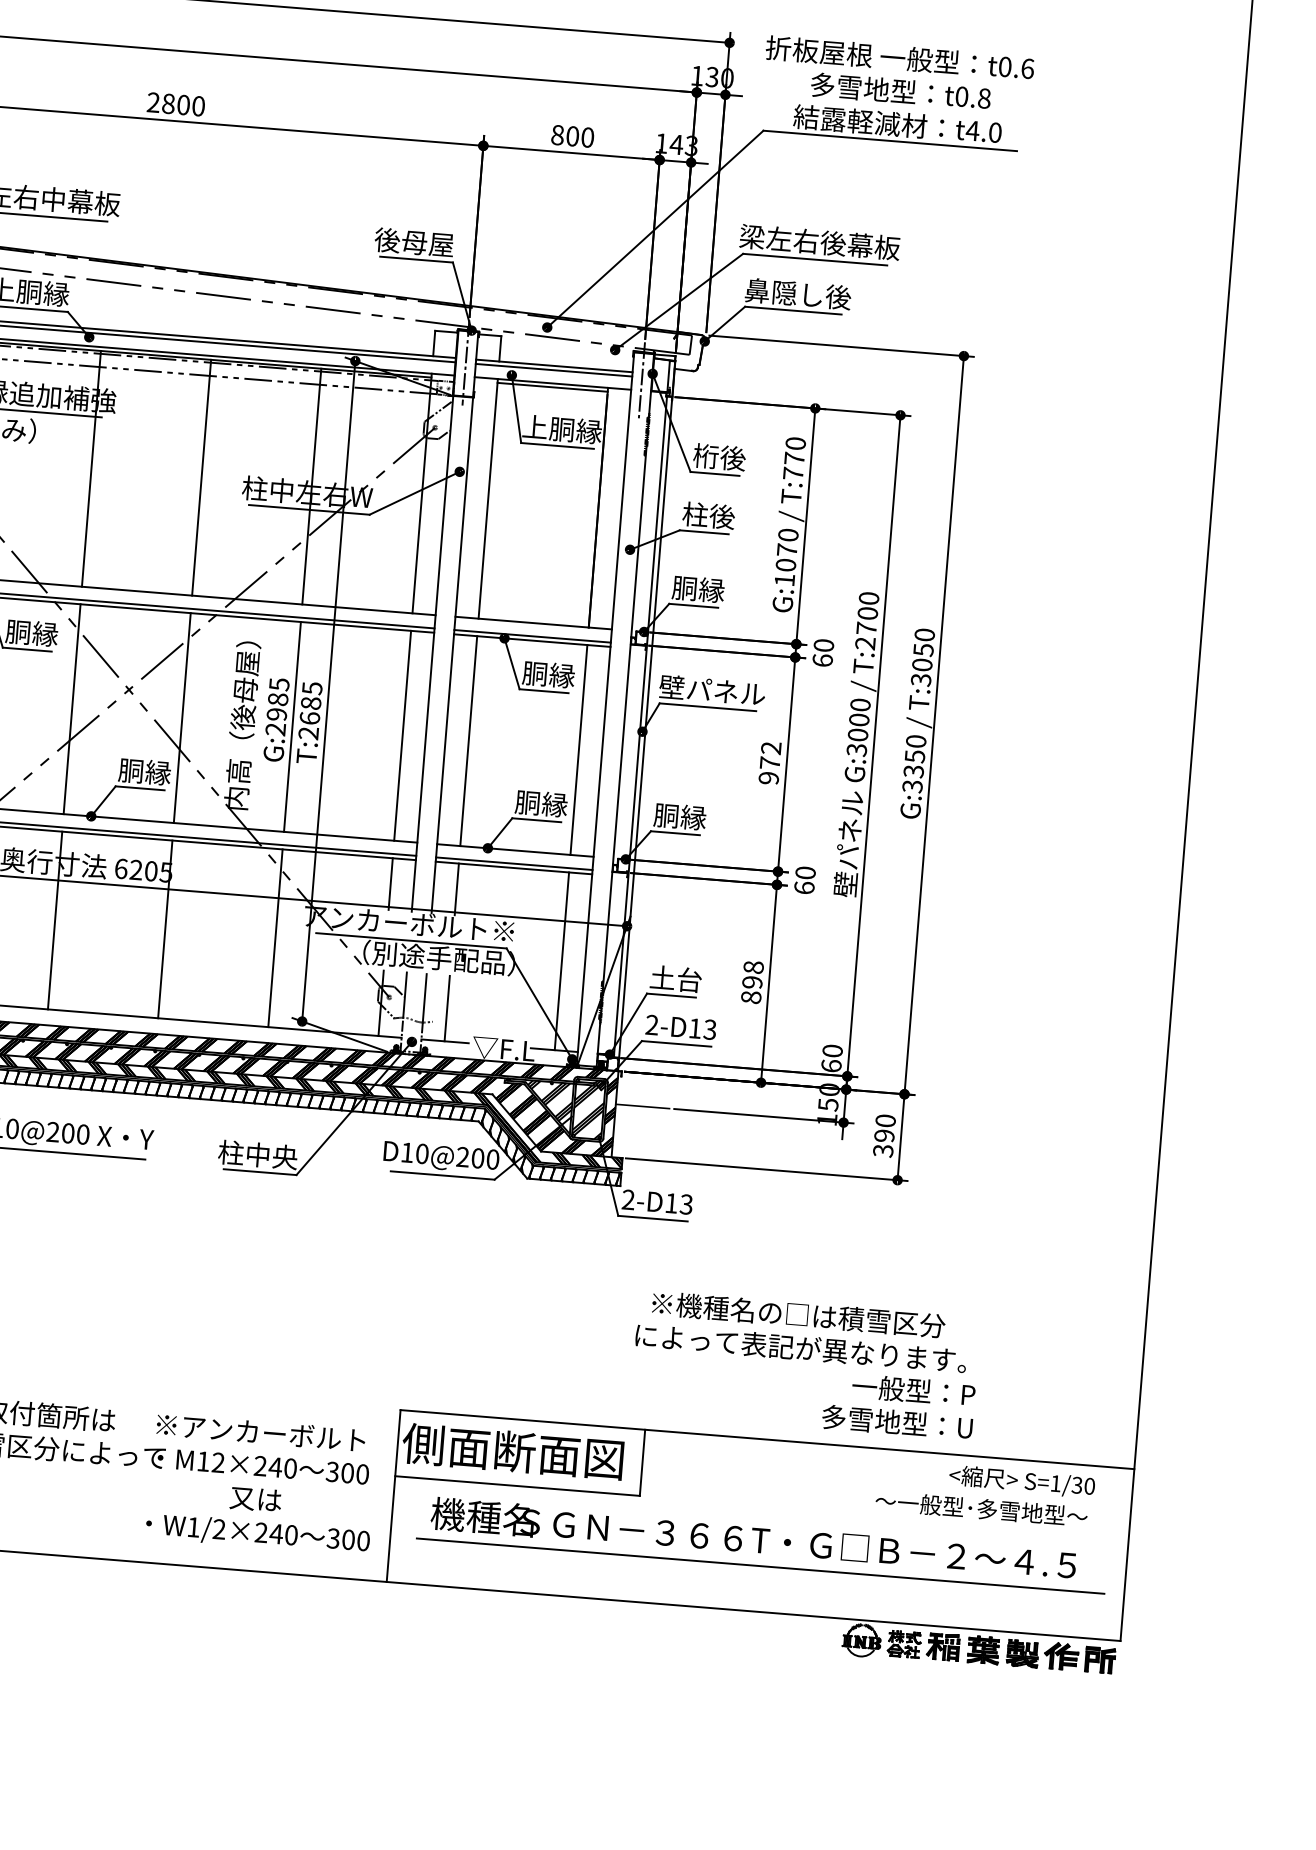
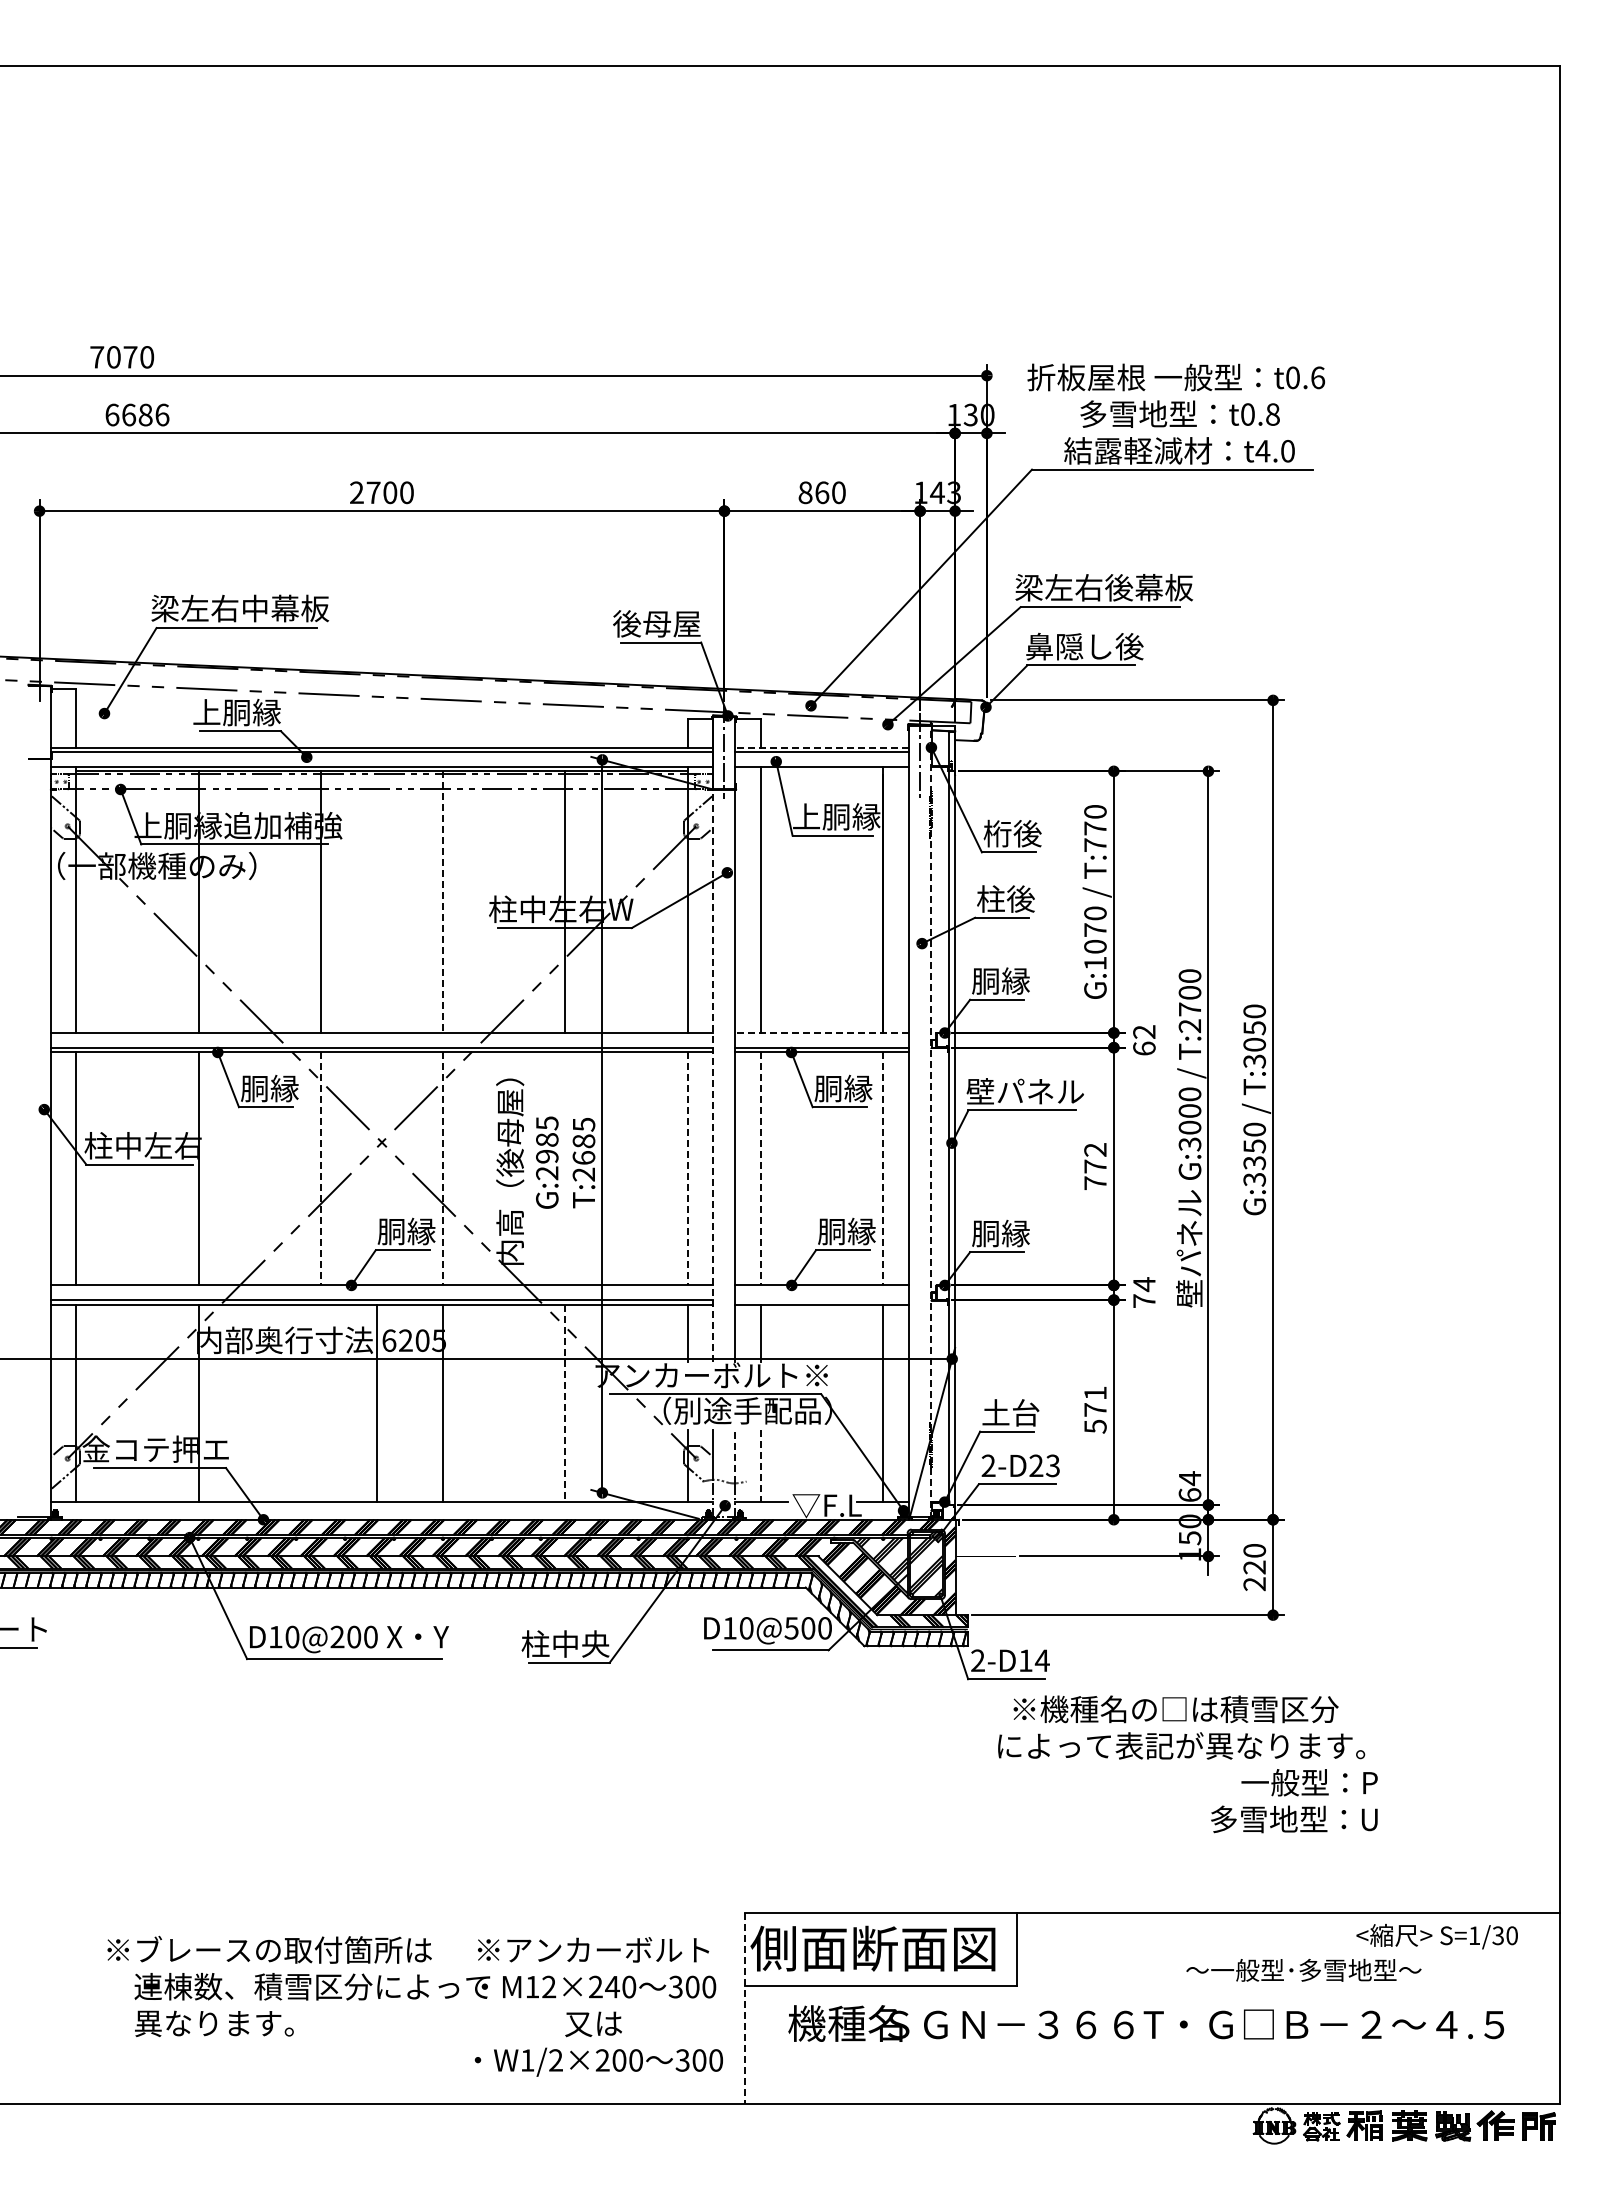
text: (168, 103) -> (373, 492), 2800 -> 2700
text: (573, 136) -> (822, 492), 800 -> 860
line: (554, 365) -> (822, 747), solid -> dashed
line: (552, 387) -> (822, 771), removed
line: (201, 478) -> (443, 902), solid -> dashed
line: (533, 623) -> (822, 1033), solid -> dashed
text: (824, 645) -> (1144, 1031), 60 -> 62
line: (432, 653) -> (713, 1075), solid -> dashed
line: (71, 709) -> (320, 1169), solid -> dashed
line: (625, 711) -> (931, 1122), solid -> dashed
line: (182, 718) -> (443, 1169), solid -> dashed
line: (292, 726) -> (565, 1168), removed
line: (402, 736) -> (687, 1169), solid -> dashed
line: (469, 741) -> (761, 1169), solid -> dashed
line: (578, 750) -> (883, 1169), solid -> dashed
text: (768, 778) -> (1095, 1183), 972 -> 772
line: (514, 864) -> (822, 1300), removed
text: (805, 880) -> (1144, 1292), 60 -> 74
line: (54, 920) -> (376, 1403), moved
line: (275, 938) -> (565, 1403), solid -> dashed
text: (752, 982) -> (1095, 1409), 898 -> 571
line: (424, 998) -> (735, 1456), solid -> dashed
line: (447, 1009) -> (761, 1466), solid -> dashed
text: (695, 1028) -> (1036, 1465), 2-D13 -> 2-D23
text: (832, 1051) -> (1189, 1478), 60 -> 64
text: (883, 1143) -> (1254, 1575), 390 -> 220
text: (462, 1157) -> (791, 1628), D10@200 -> D10@500
text: (685, 1204) -> (1041, 1660), 2-D13 -> 2-D14
text: (805, 1365) -> (1187, 1764), moved
line: (393, 1496) -> (745, 2008), solid -> dashed
text: (981, 1508) -> (1303, 1969), moved
text: (275, 1533) -> (618, 2060), W1/2×240 -> W1/2×200
line: (759, 1565) -> (1155, 2052), removed

